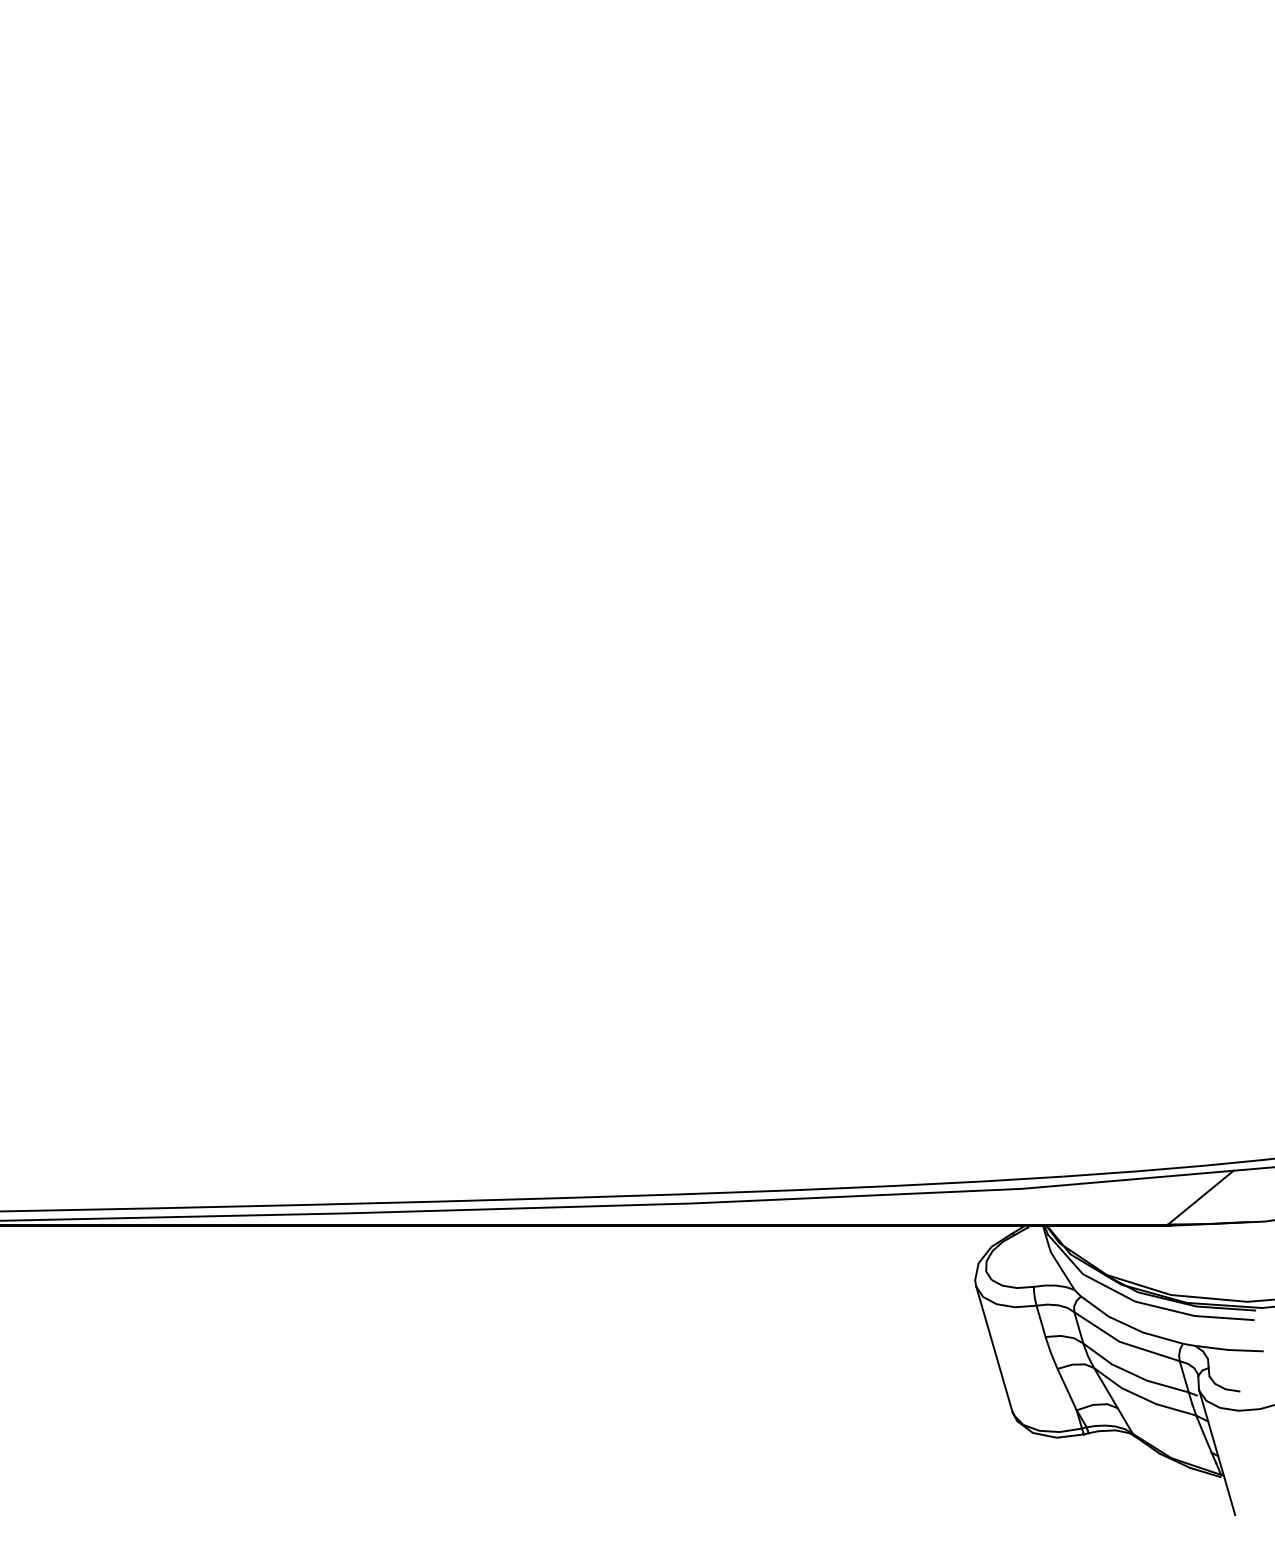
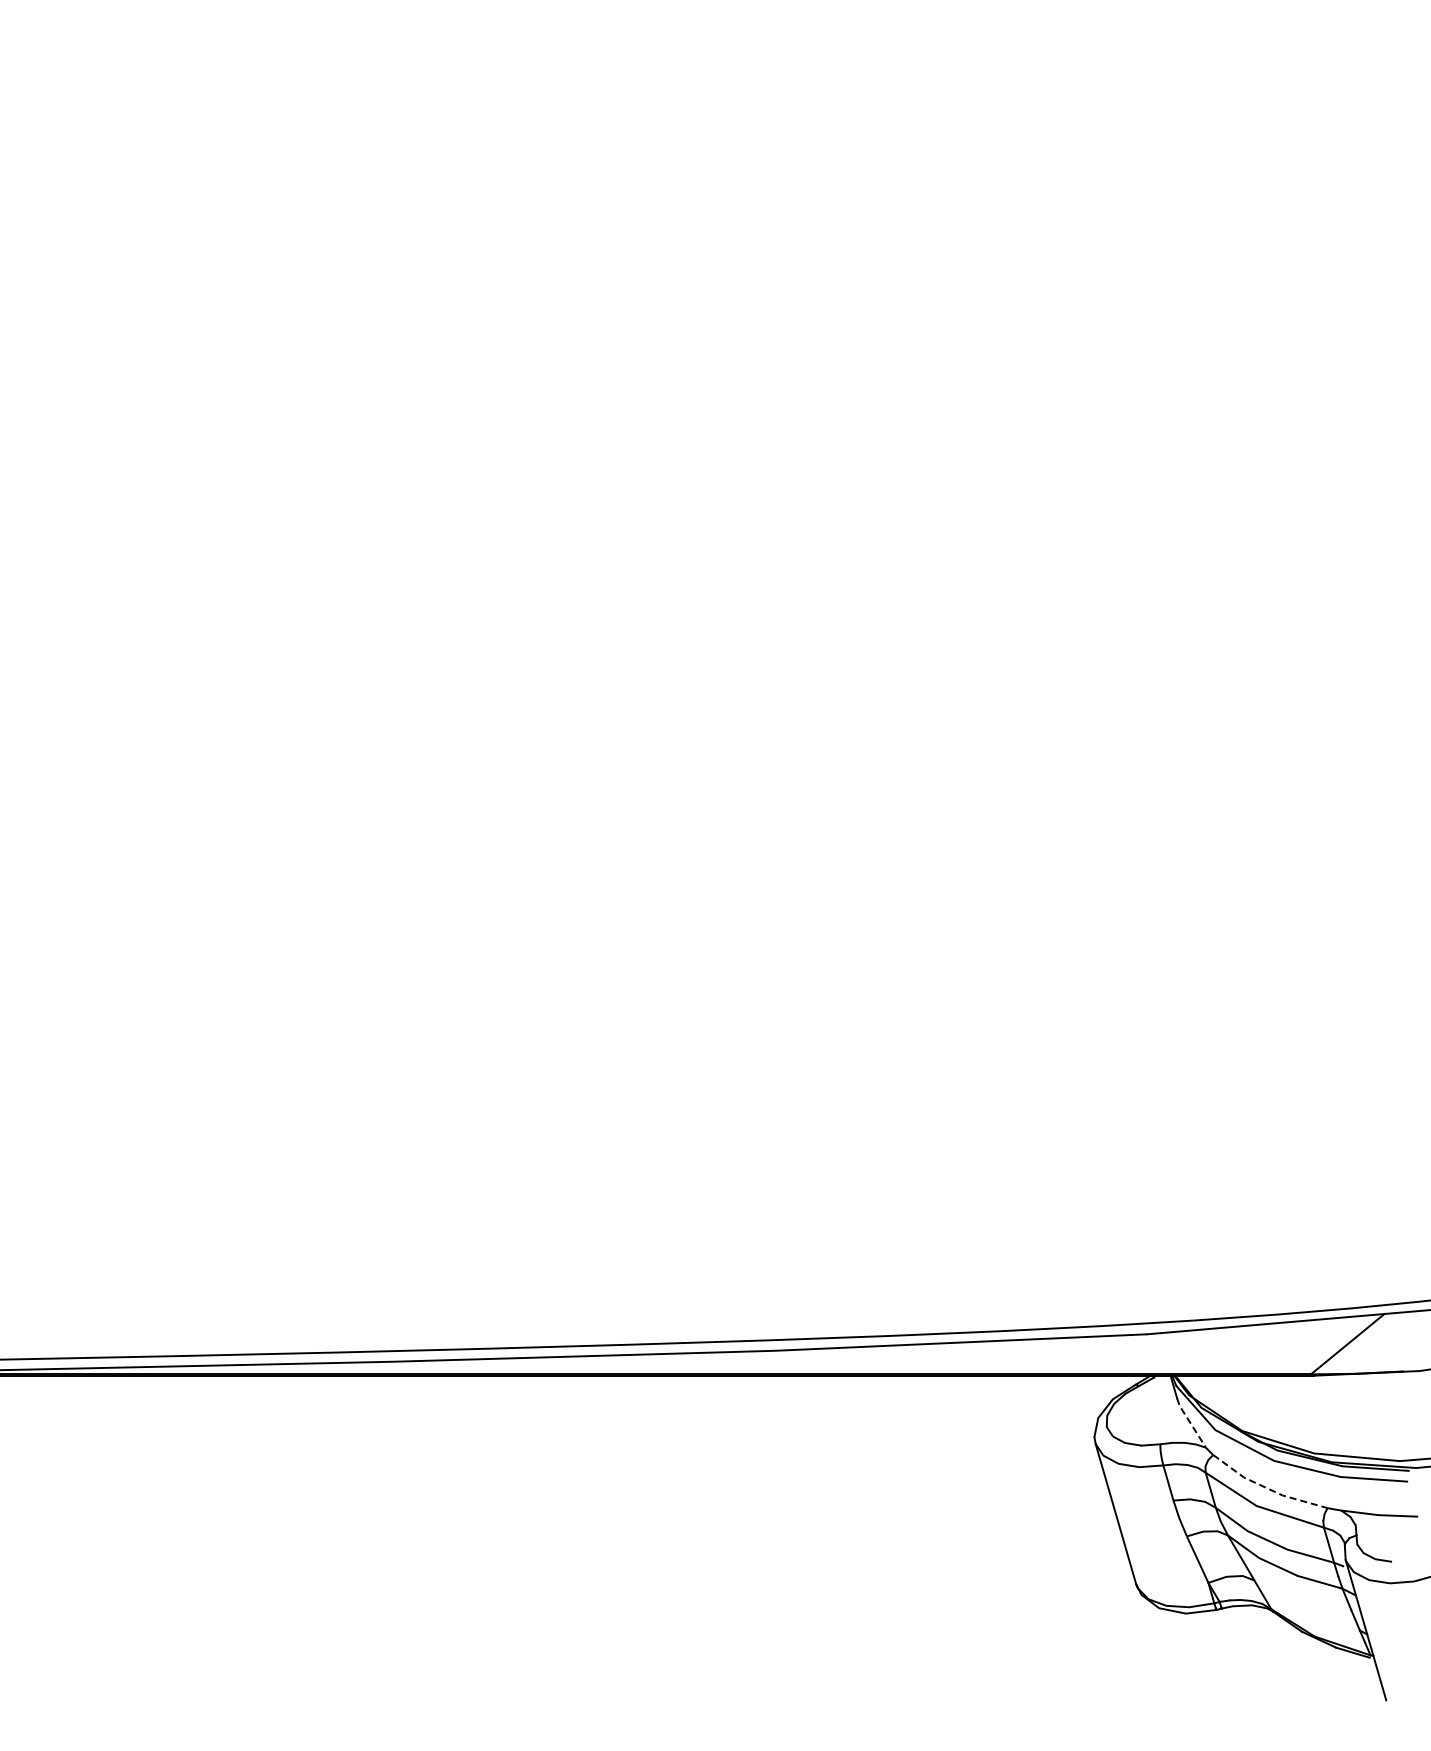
line: (1060, 1268) -> (1190, 1423), solid -> dashed
line: (1129, 1326) -> (1267, 1488), solid -> dashed

